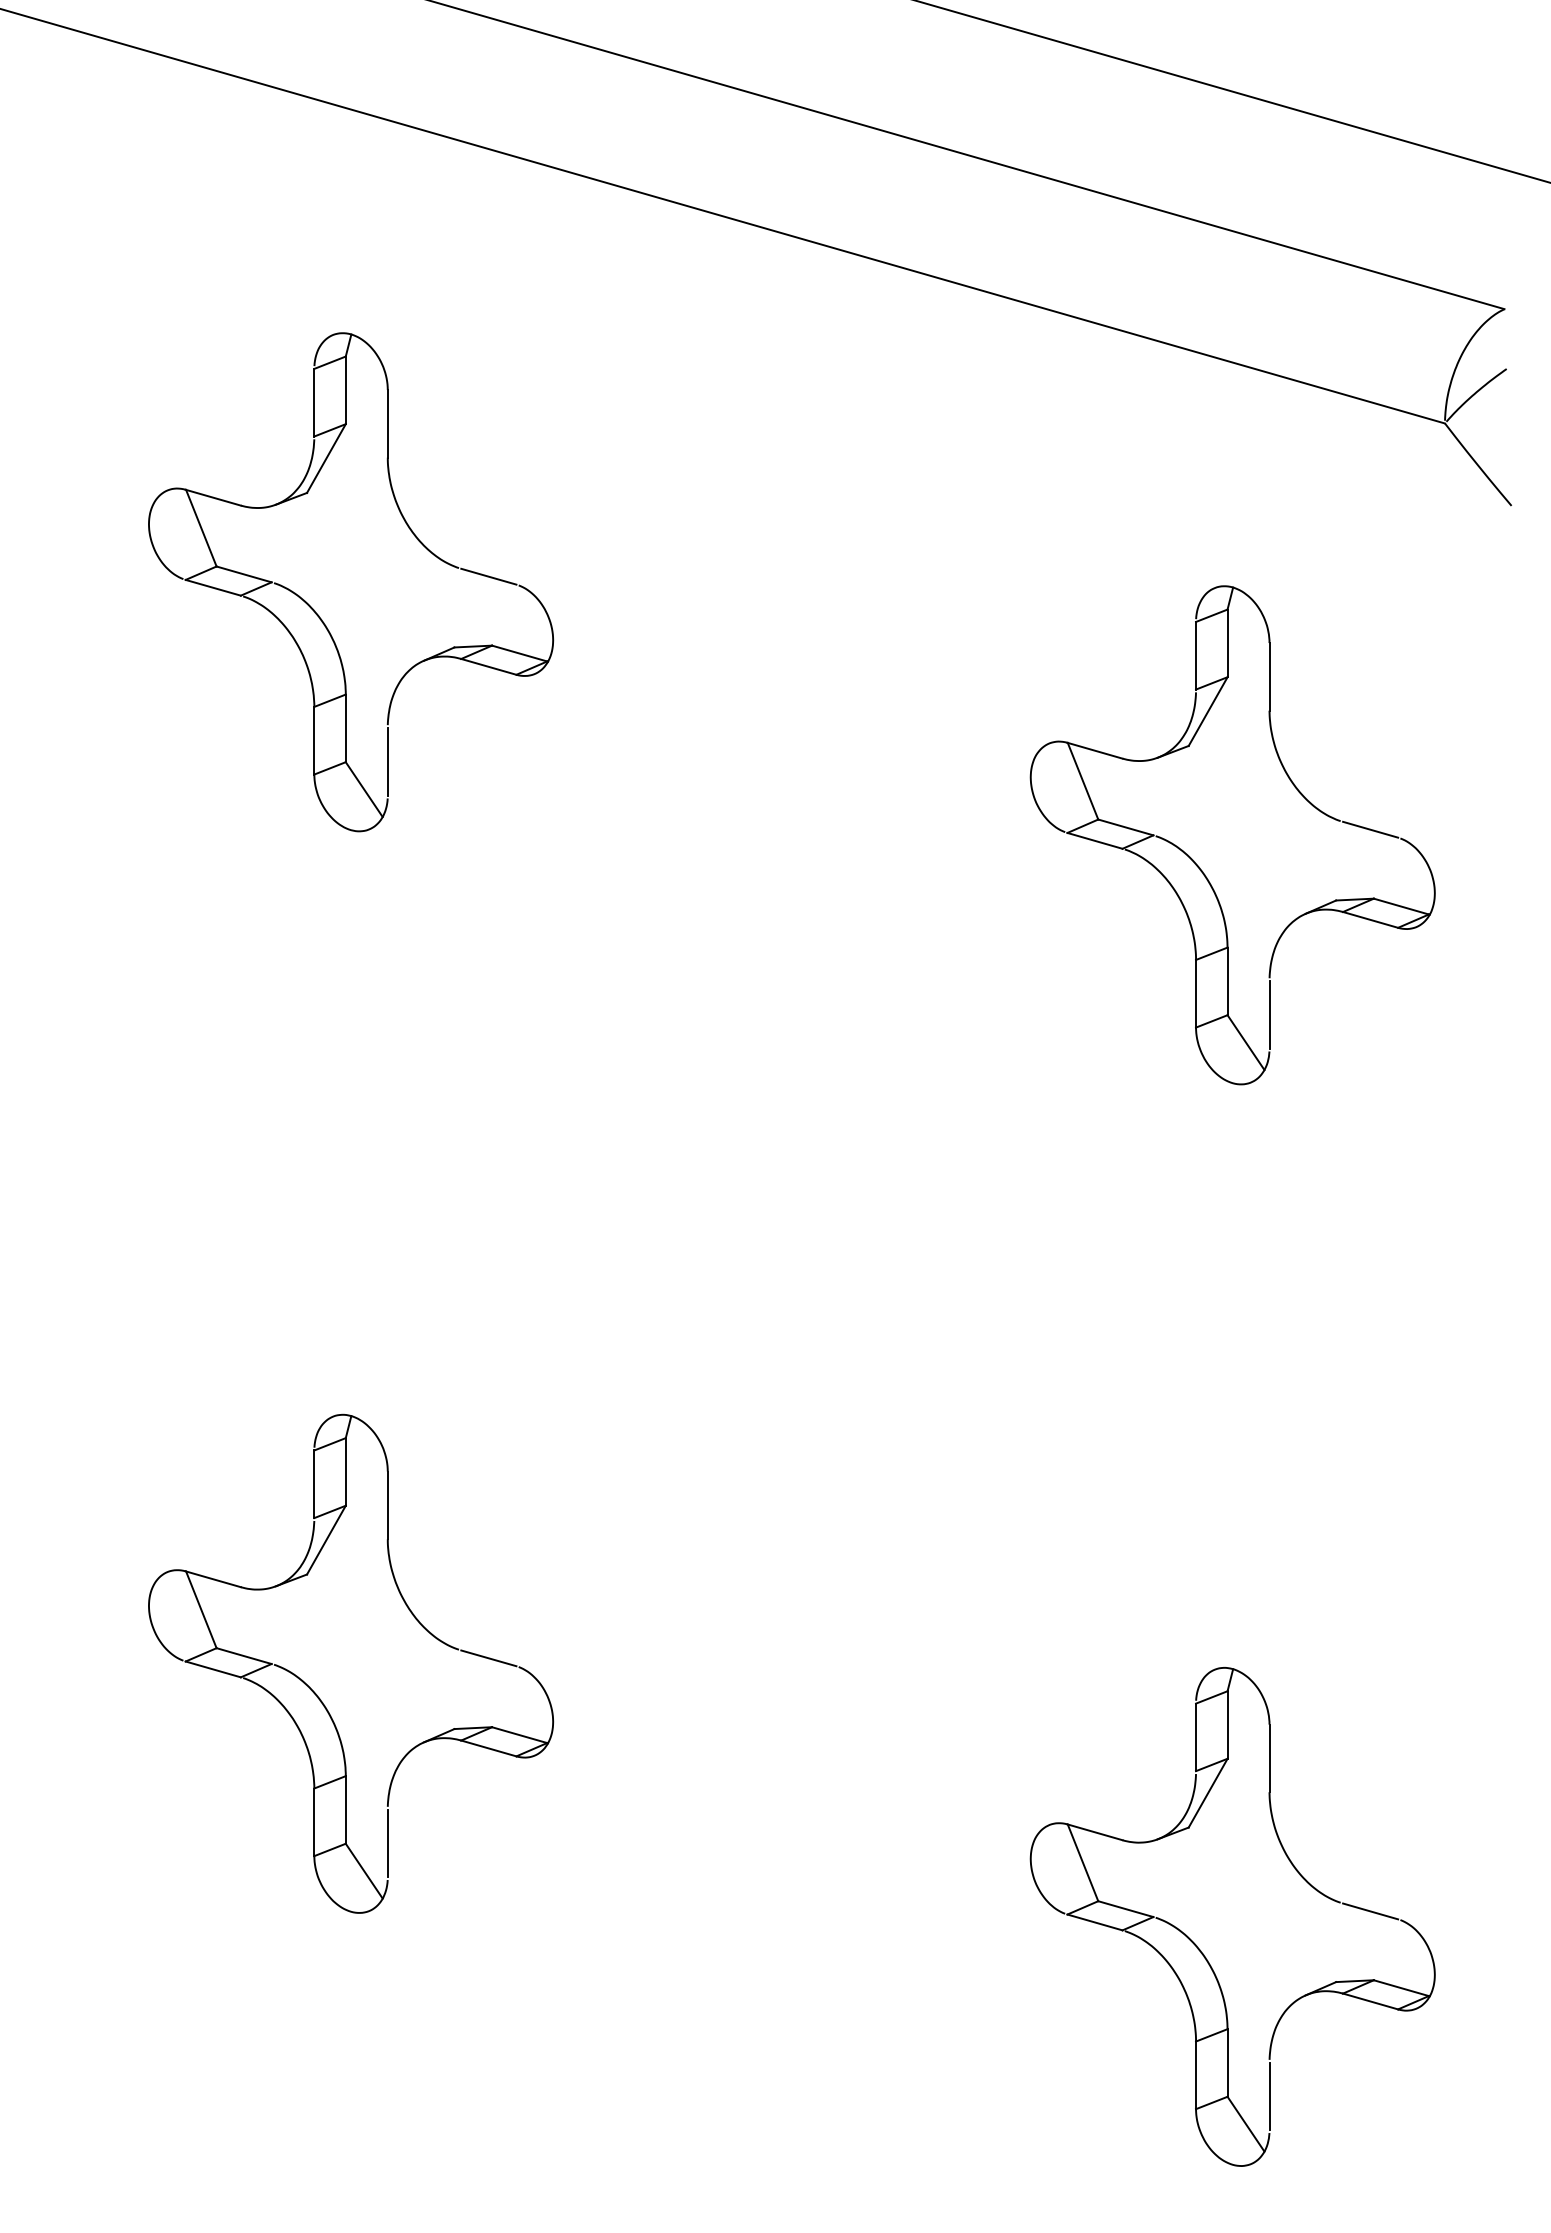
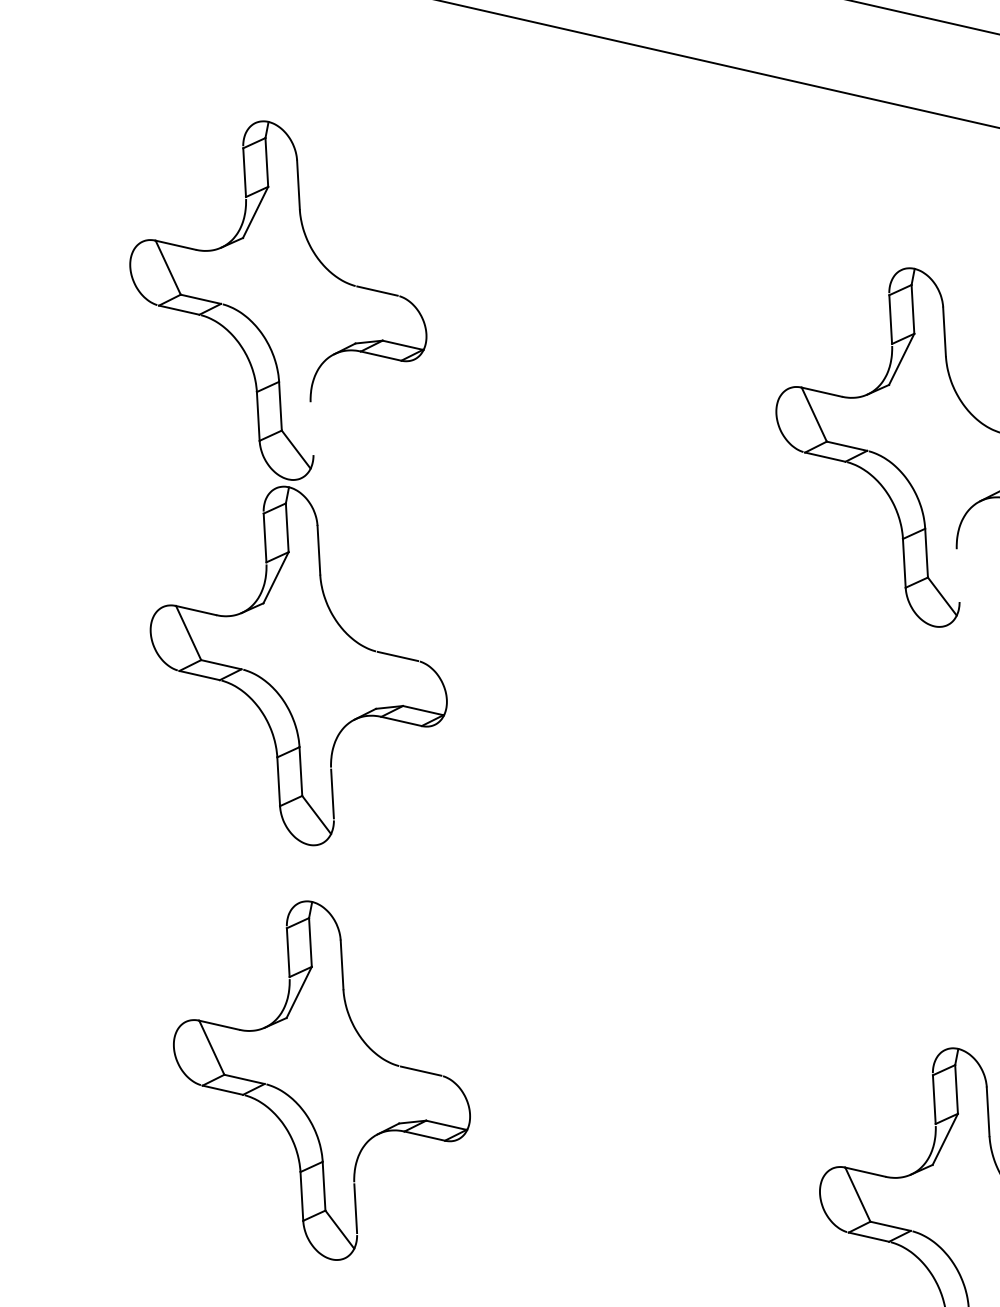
line: (387, 761) -> (311, 428), removed
line: (1269, 1014) -> (958, 575), removed
part: (317, 1119) -> (275, 689), added

